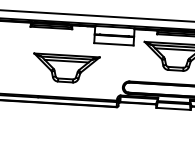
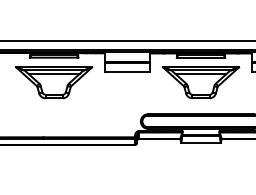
part: (66, 68) -> (54, 82), moved

